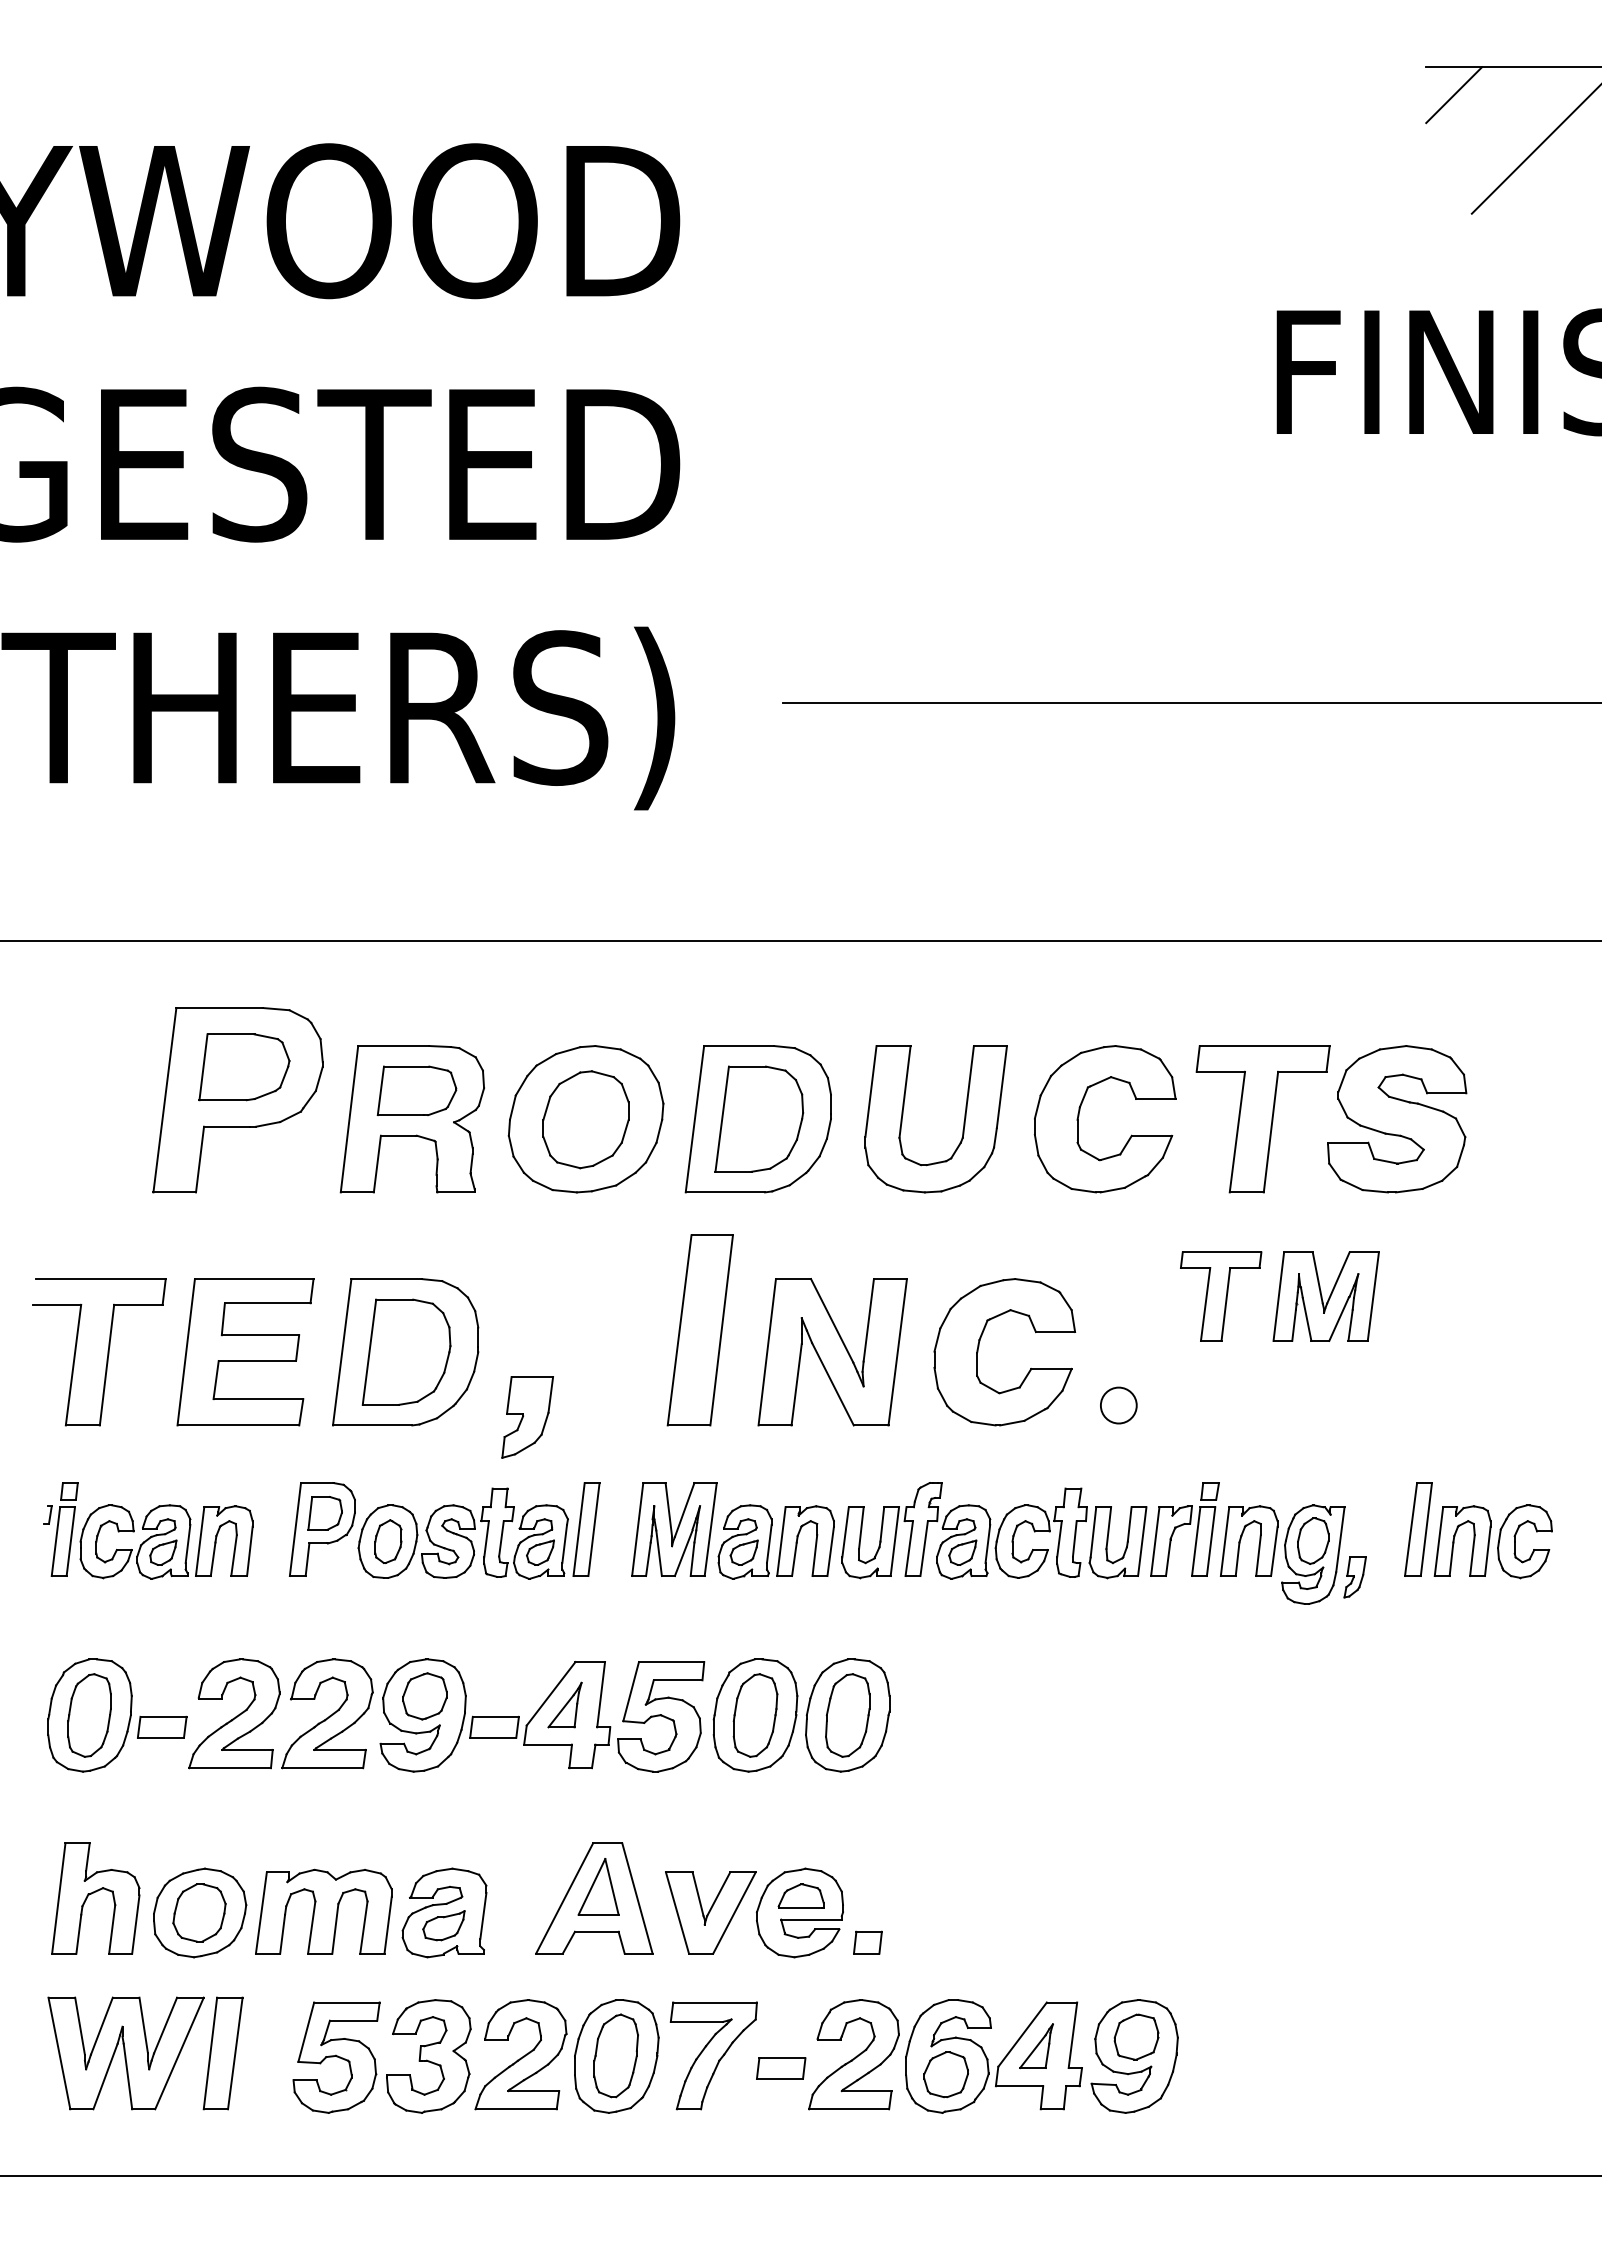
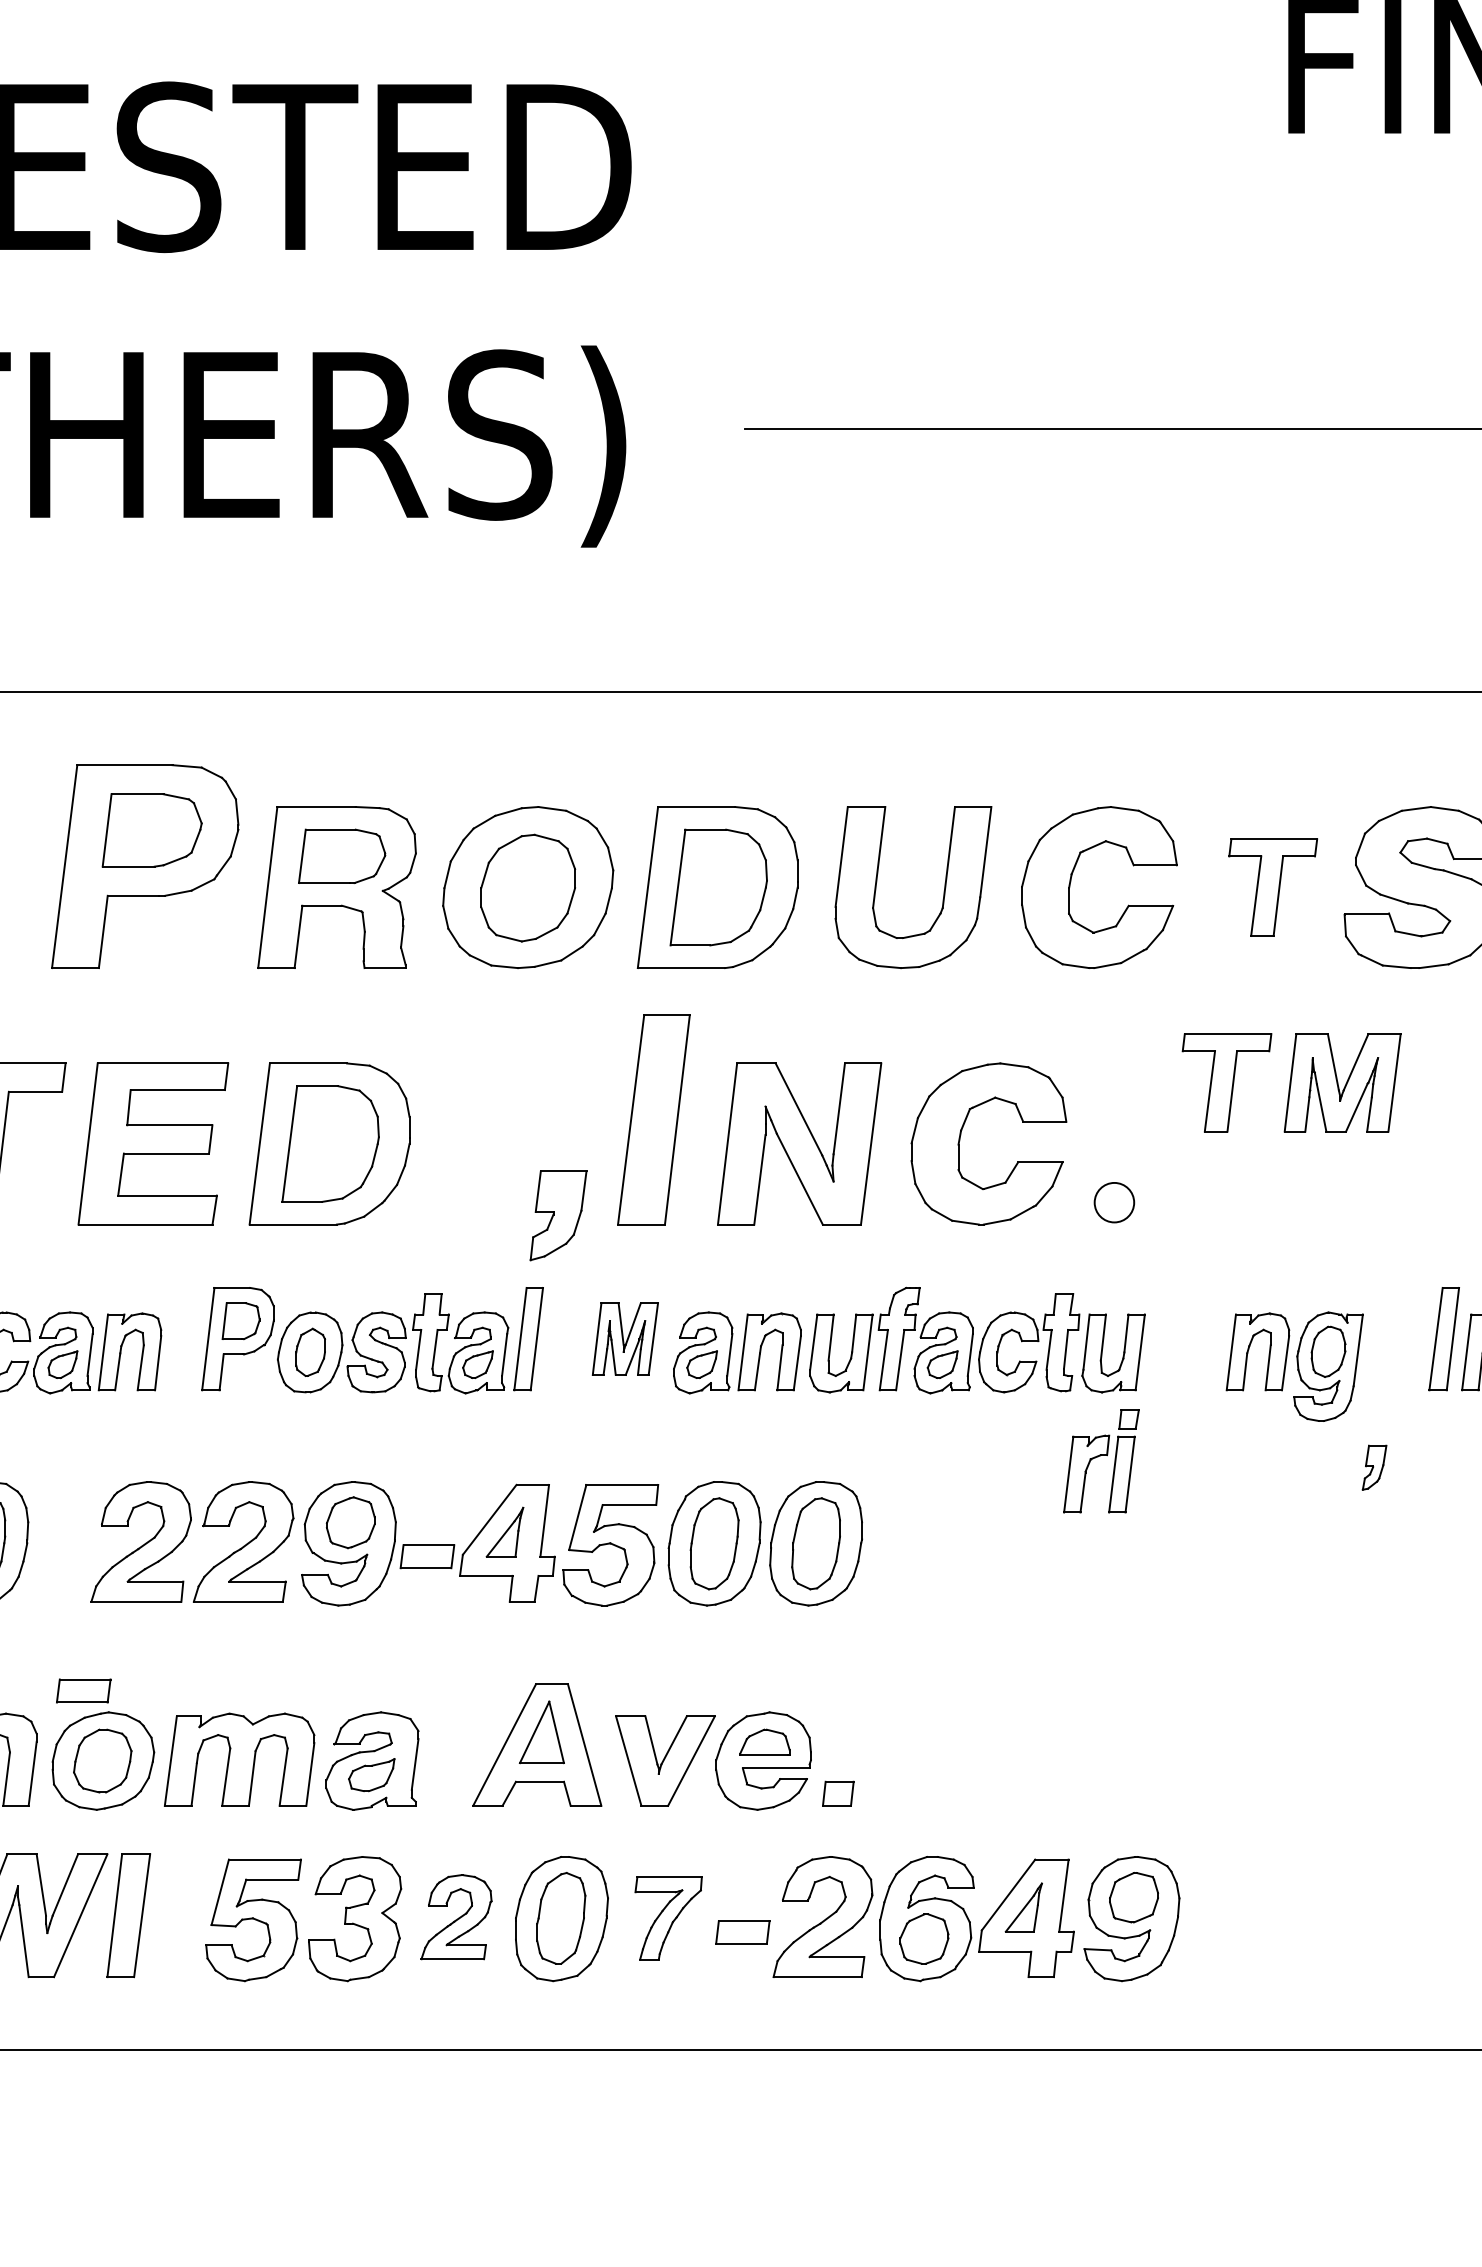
part: (1262, 1119) -> (1272, 887), size x0.6
part: (527, 1417) -> (558, 1215), moved
part: (674, 1529) -> (625, 1339), size x0.7
part: (1184, 1529) -> (1100, 1461), moved
part: (1354, 1577) -> (1373, 1467), moved
part: (162, 1726) -> (84, 1690), moved
part: (520, 2054) -> (455, 1916), size x0.7
part: (713, 2055) -> (668, 1917), size x0.7

